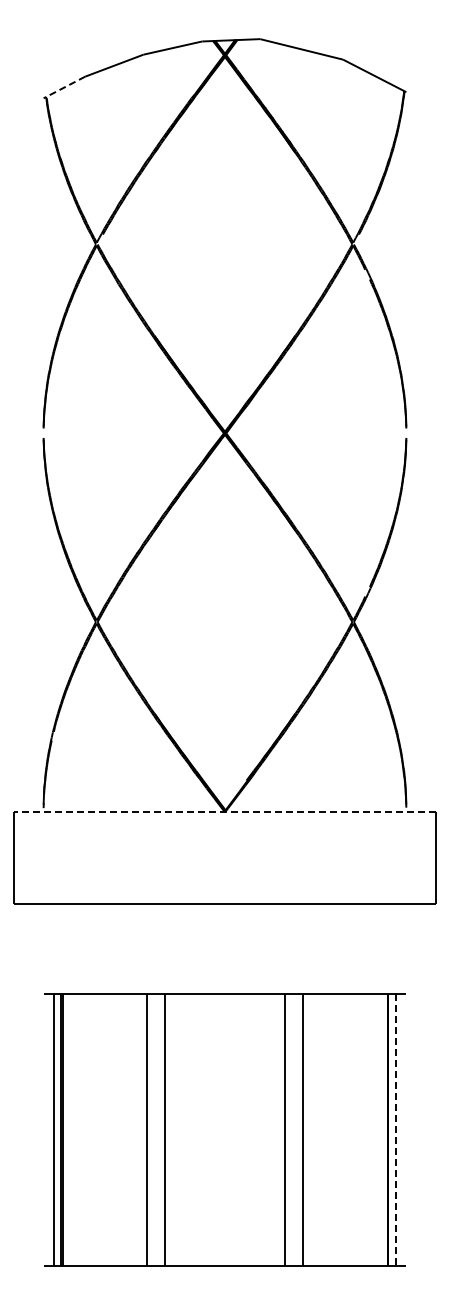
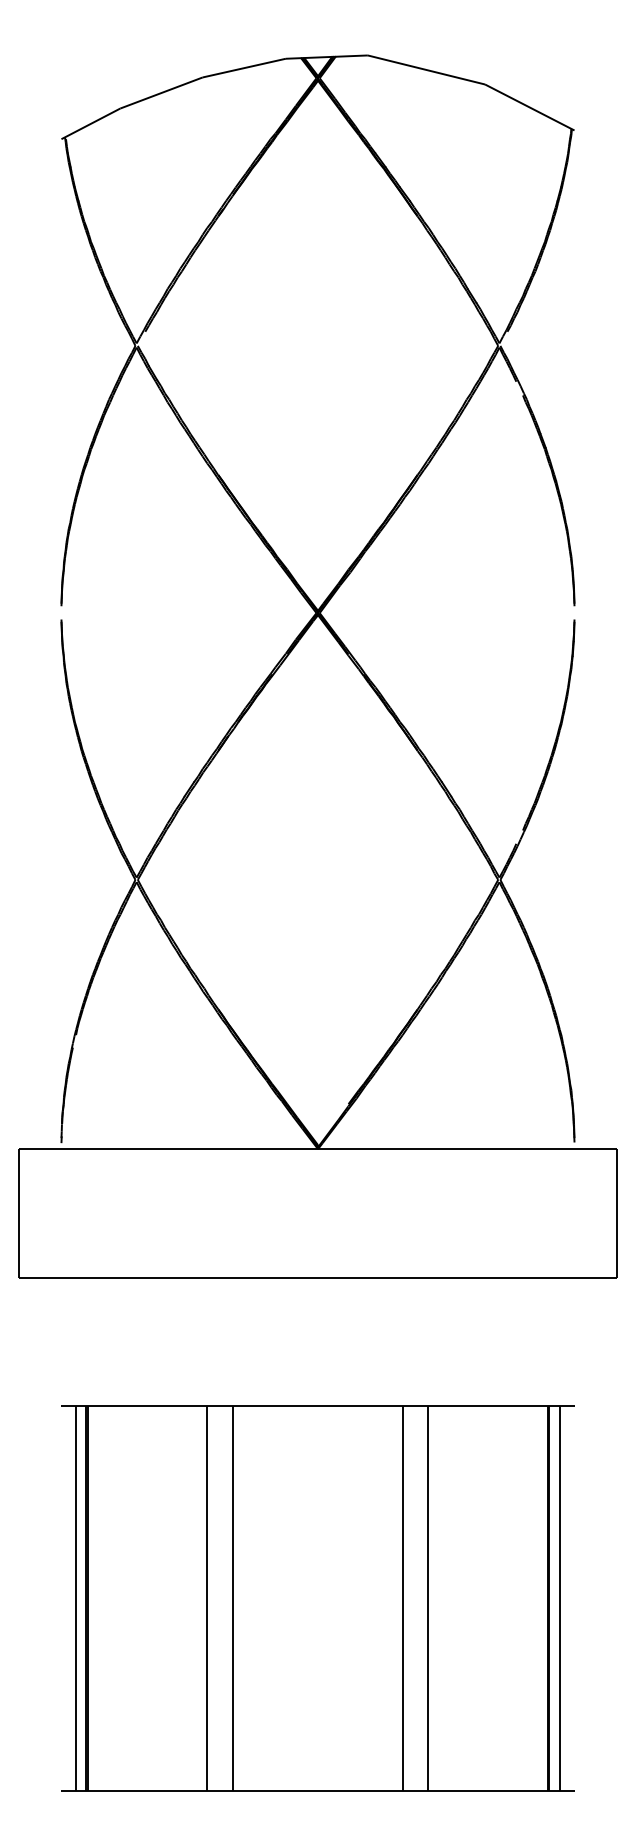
line: (63, 87) -> (89, 123), dashed -> solid
line: (224, 812) -> (317, 1149), dashed -> solid
line: (395, 1130) -> (559, 1599), dashed -> solid

